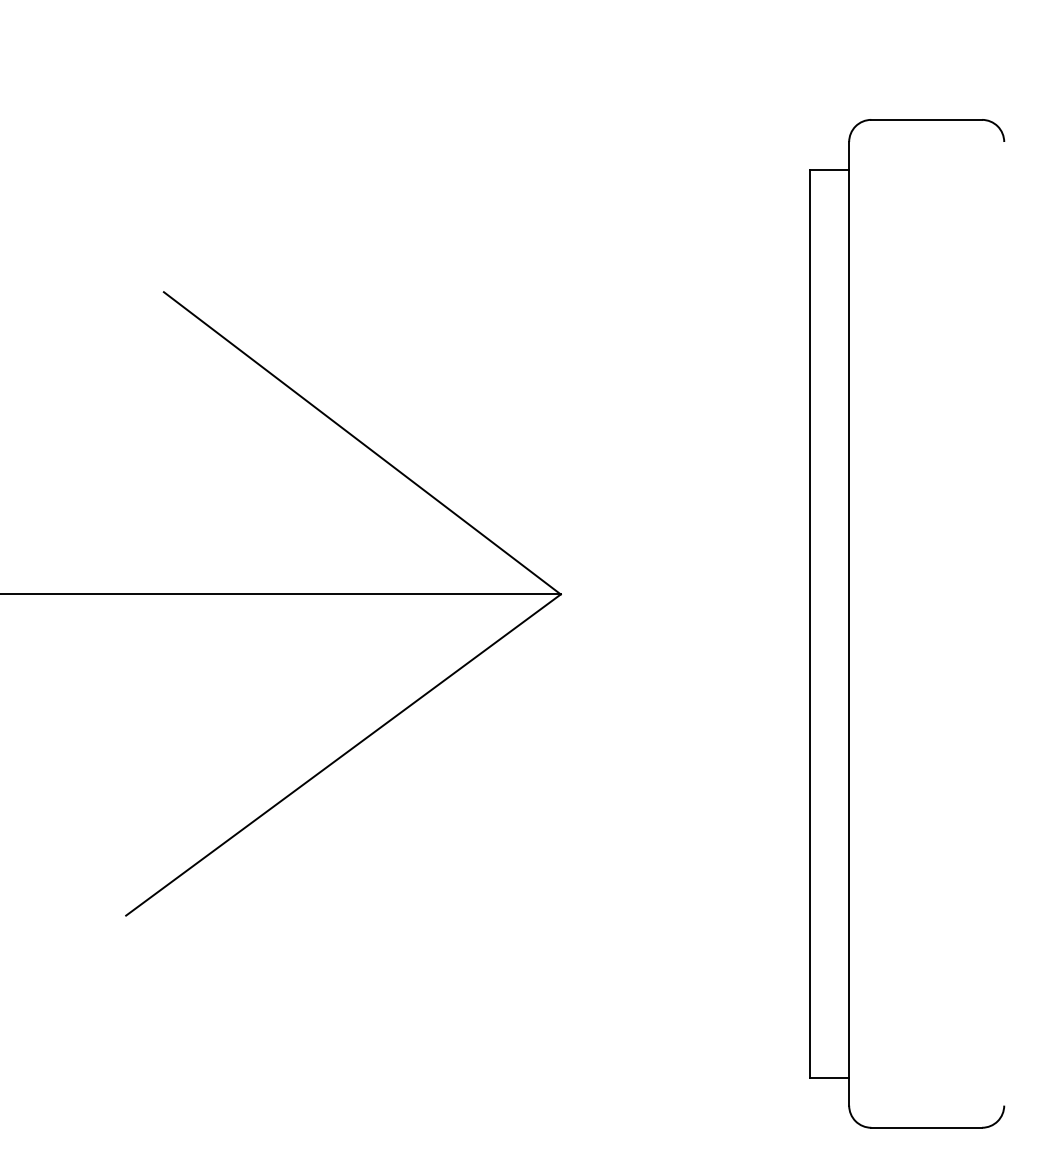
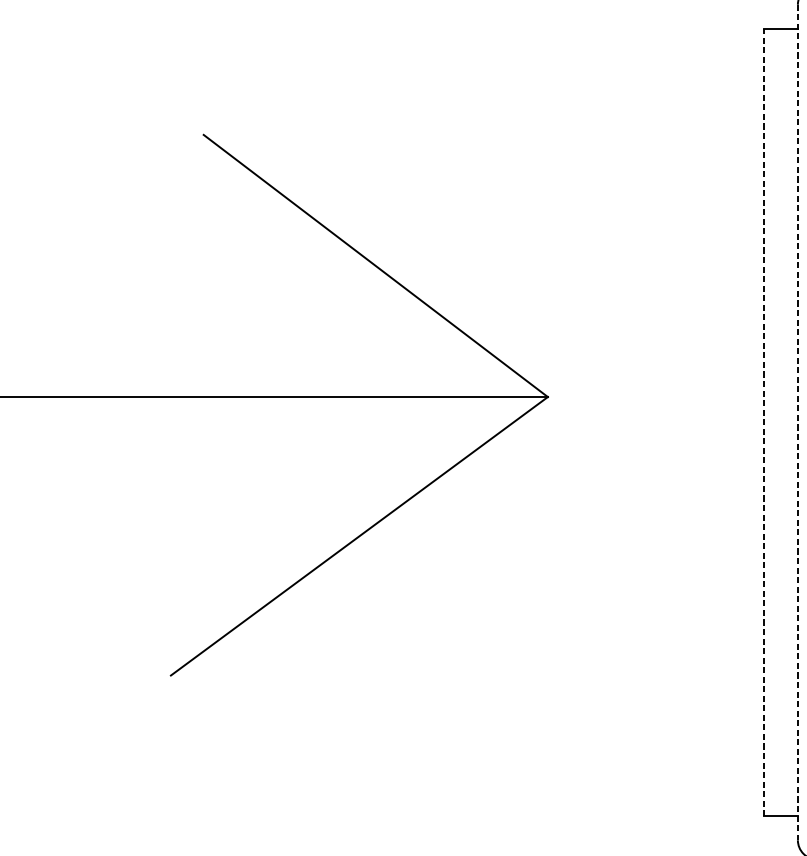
line: (810, 623) -> (764, 422), solid -> dashed
line: (849, 623) -> (798, 422), solid -> dashed

